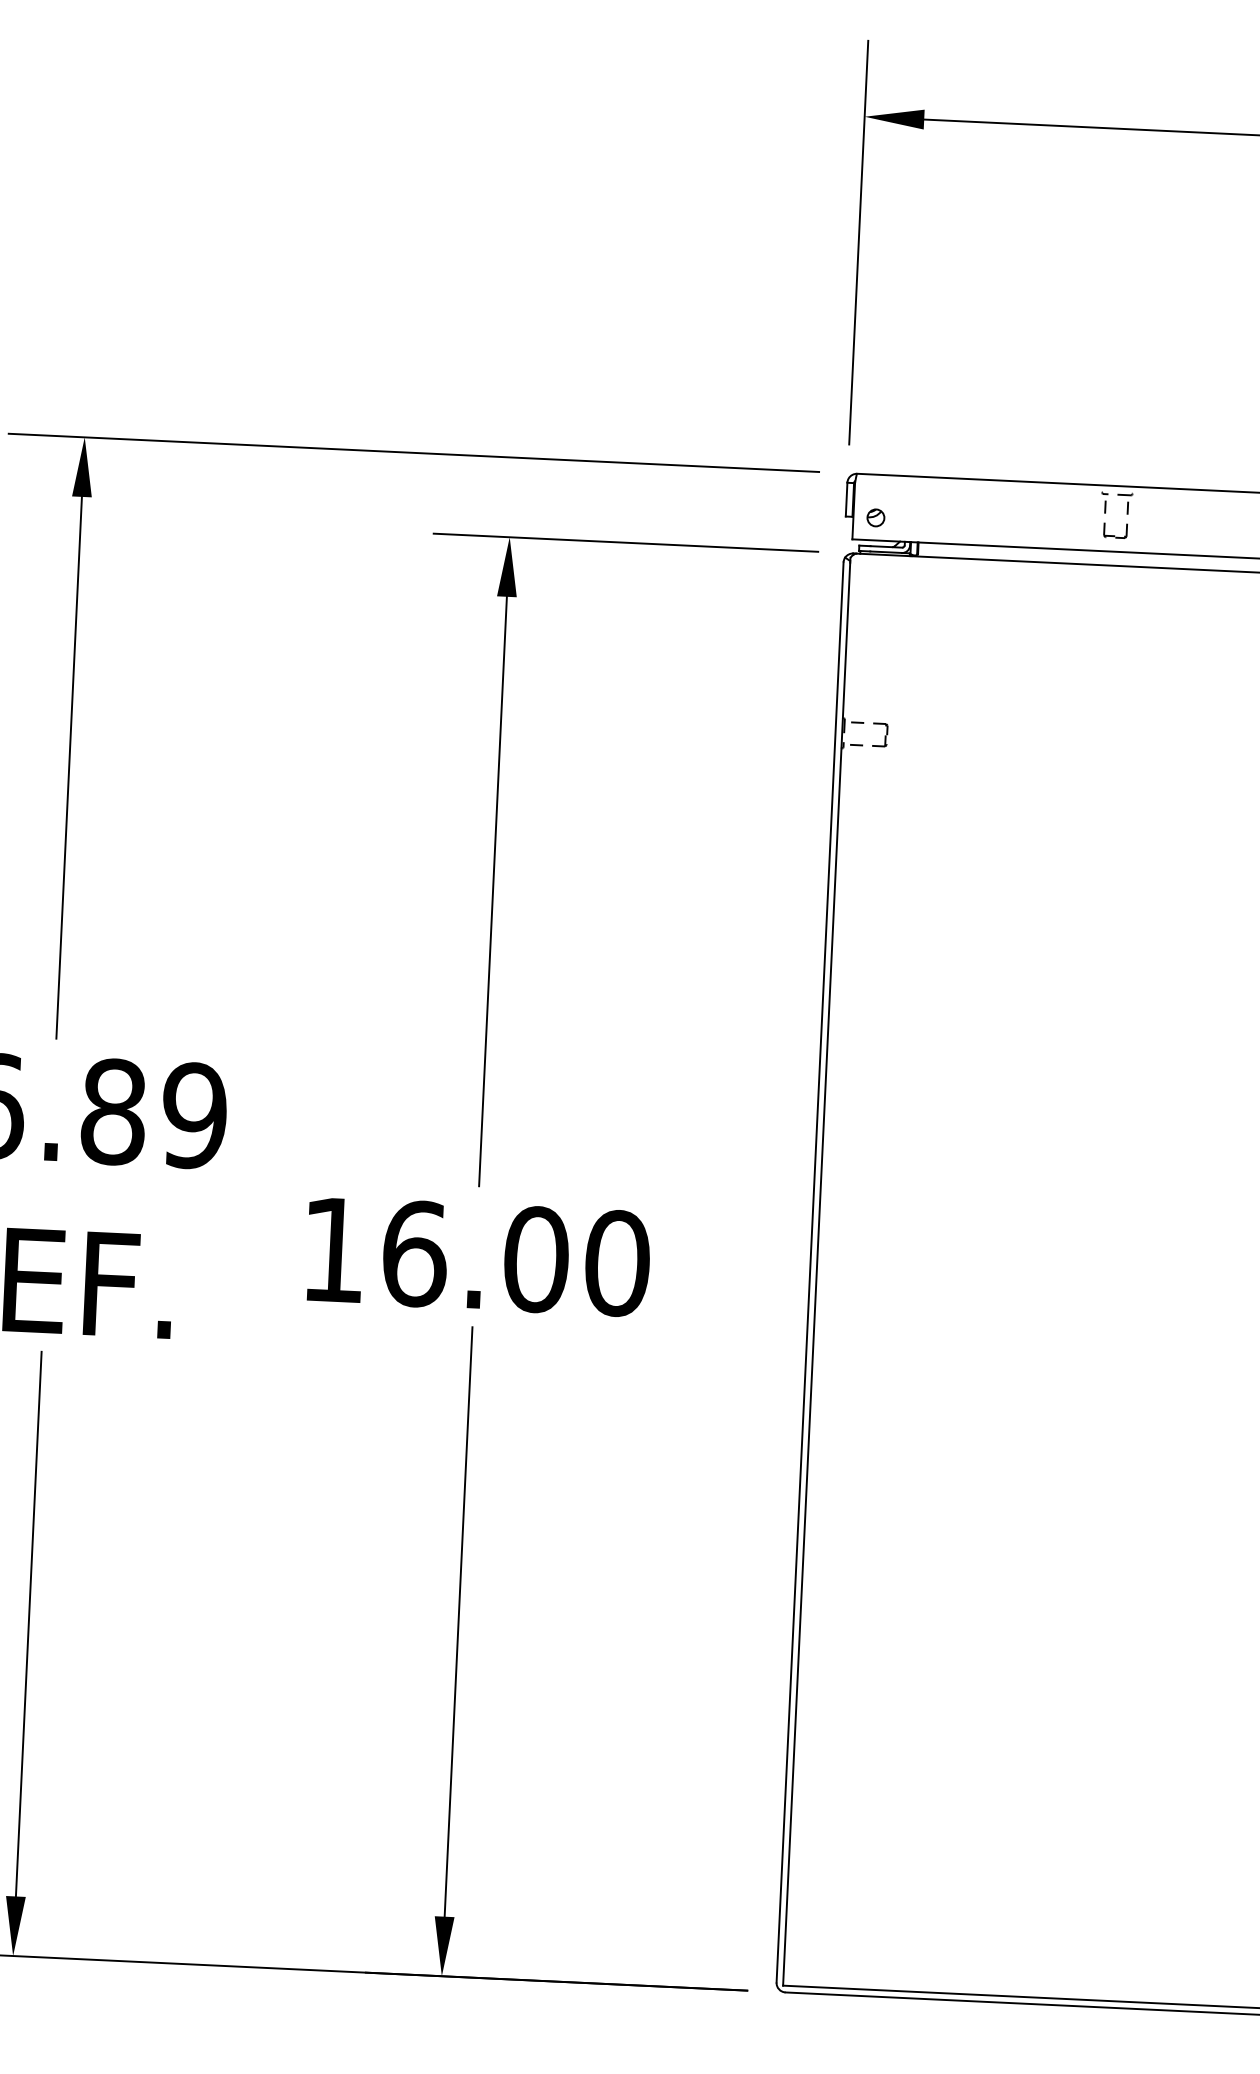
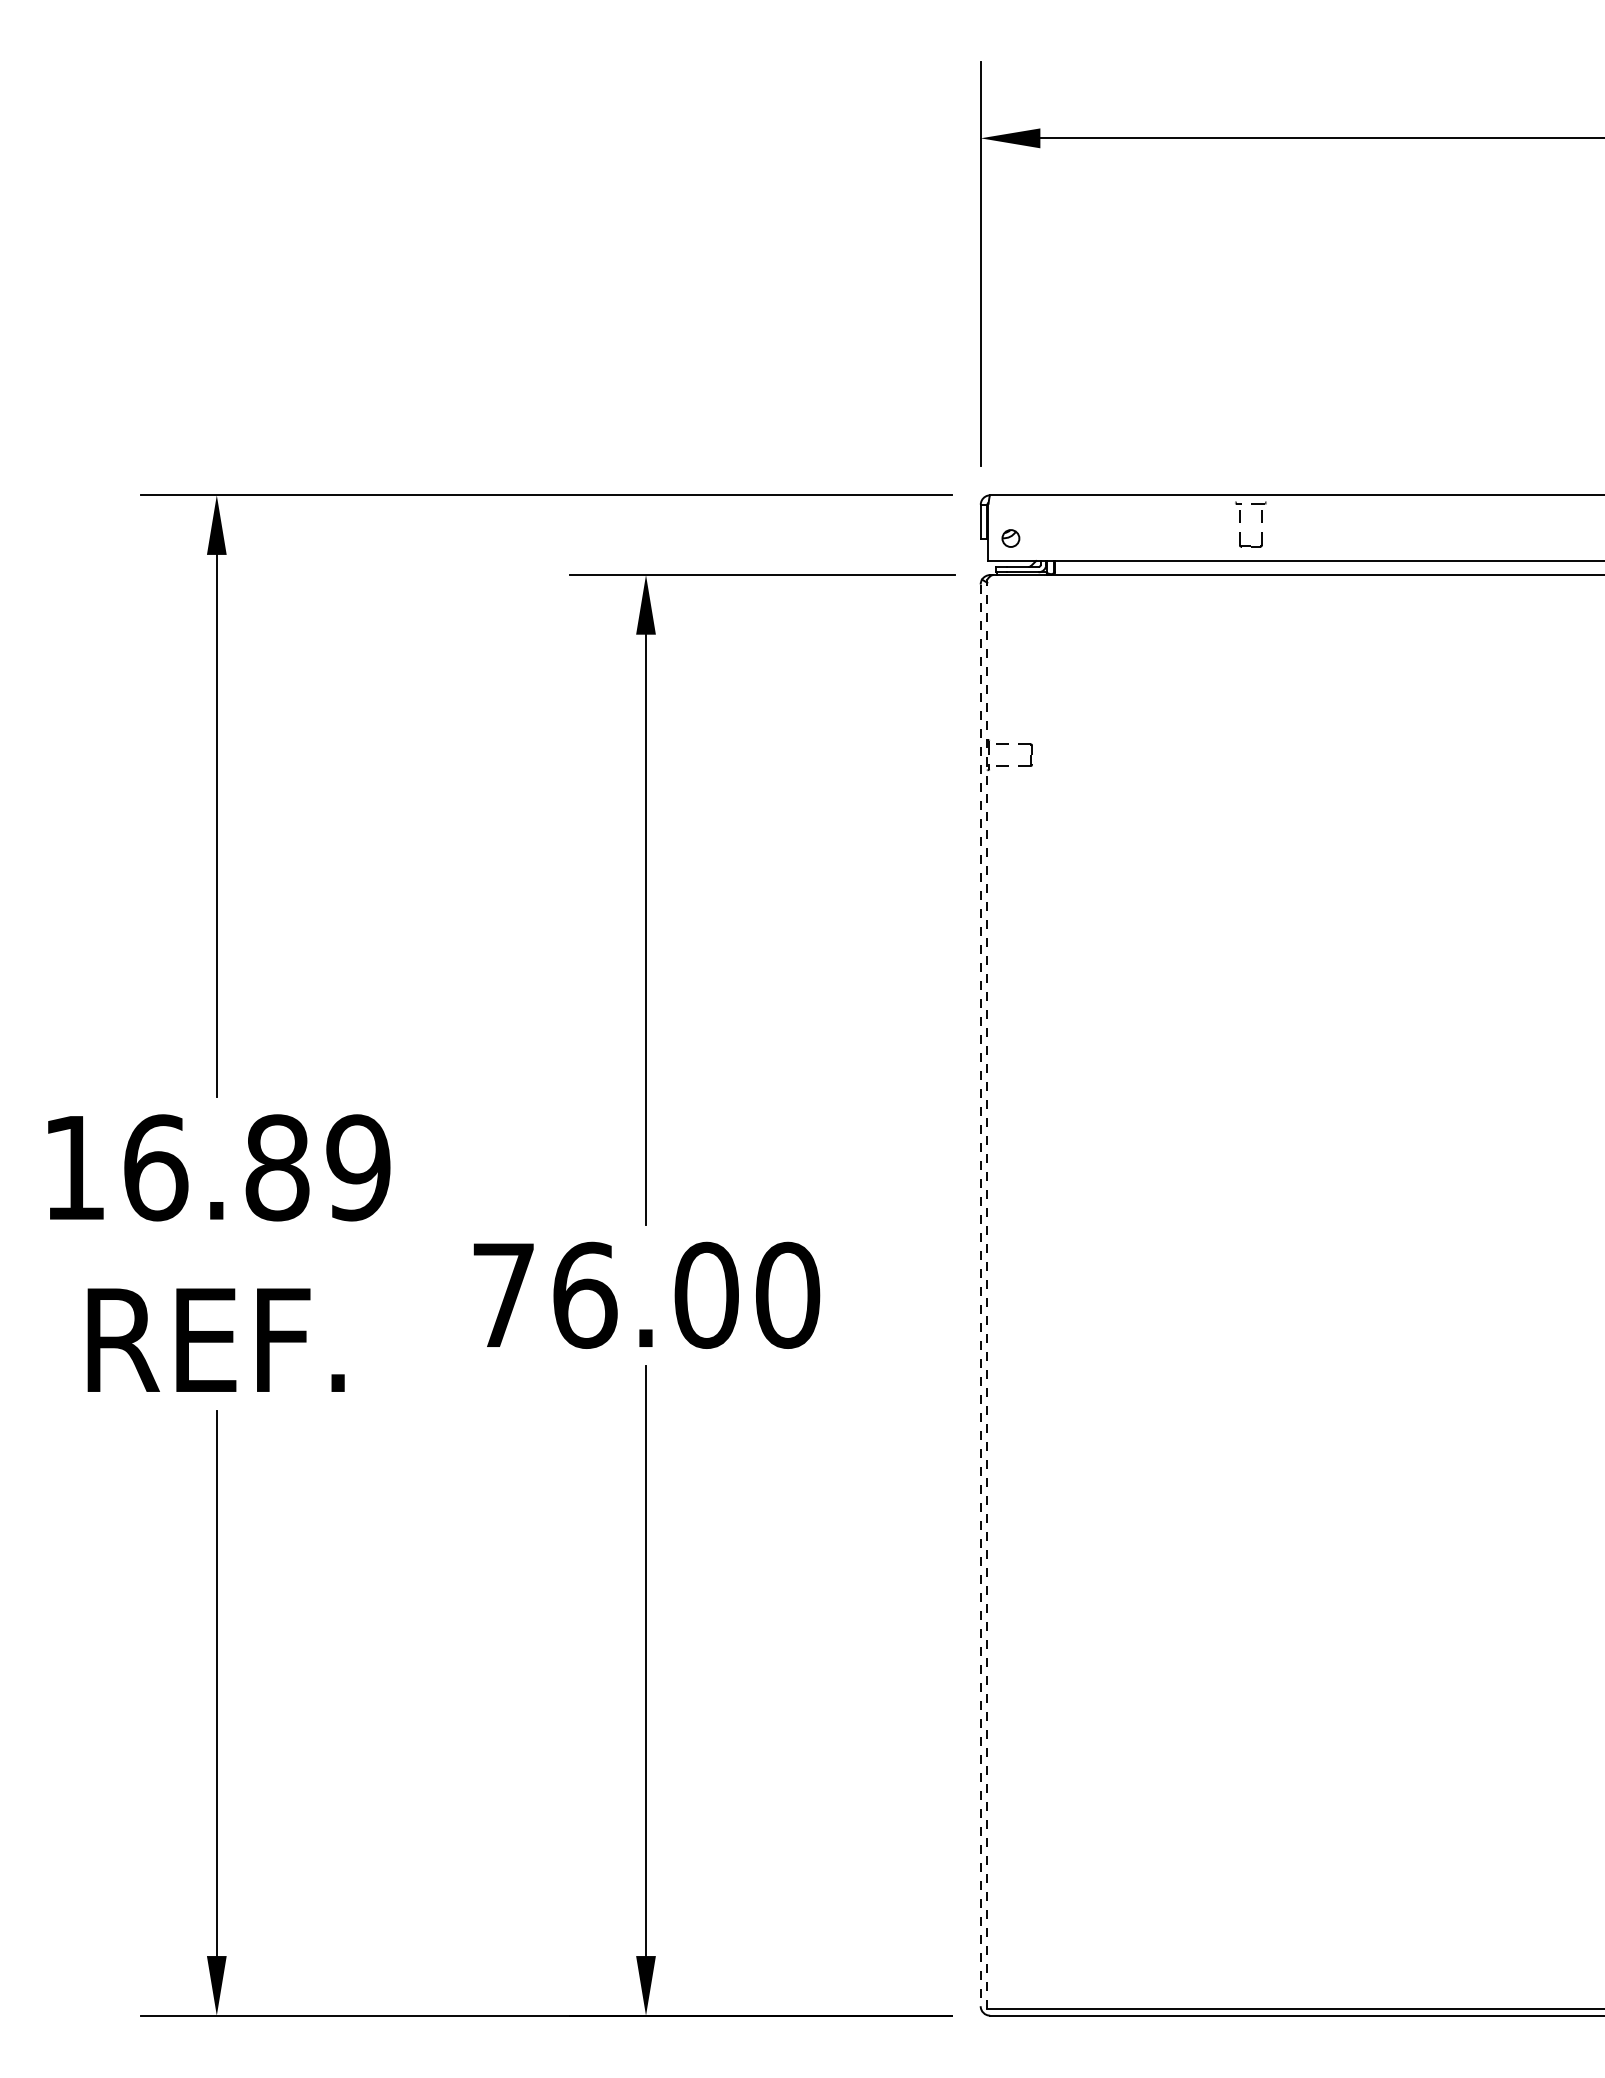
text: (333, 1249) -> (503, 1294), 16.00 -> 76.00
line: (809, 1272) -> (980, 1295), solid -> dashed
line: (816, 1273) -> (987, 1296), solid -> dashed

